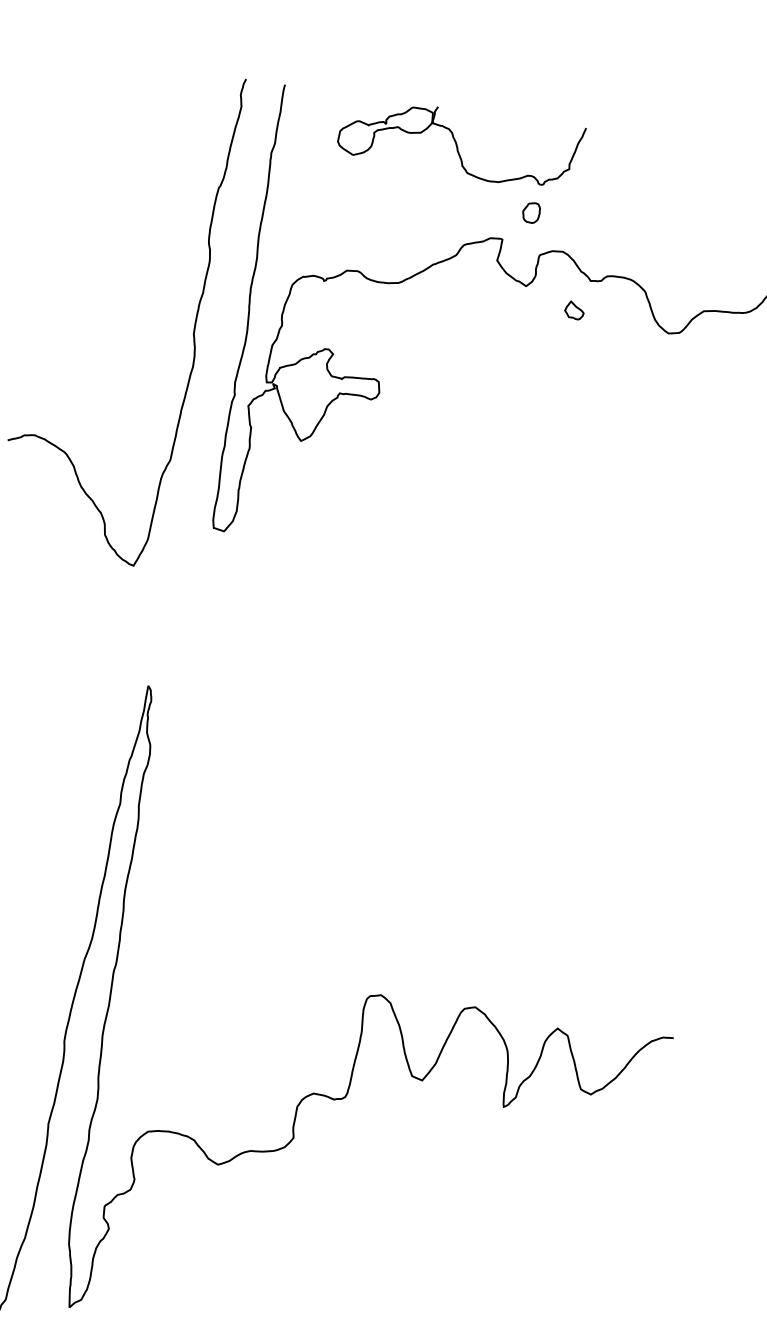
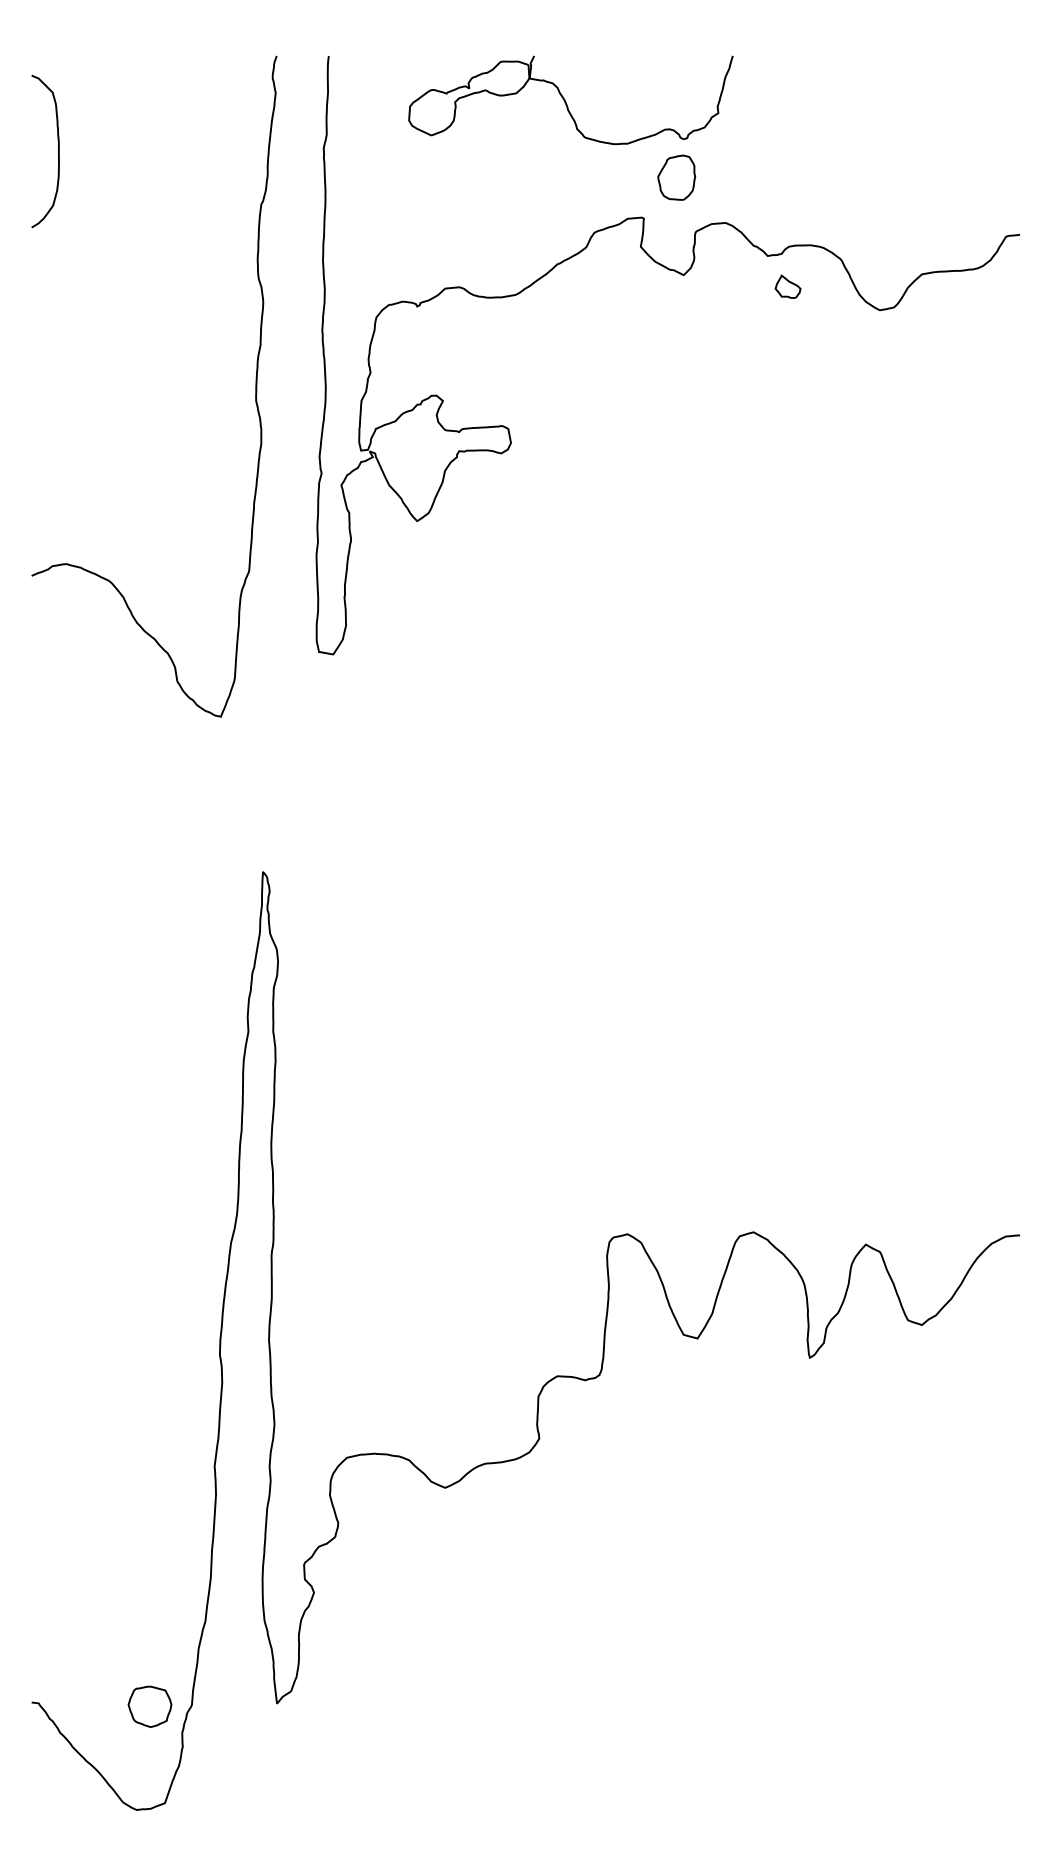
curve: (73, 126) -> (58, 151), added
part: (531, 212) -> (676, 177), size x1.67
part: (574, 310) -> (787, 286), moved

